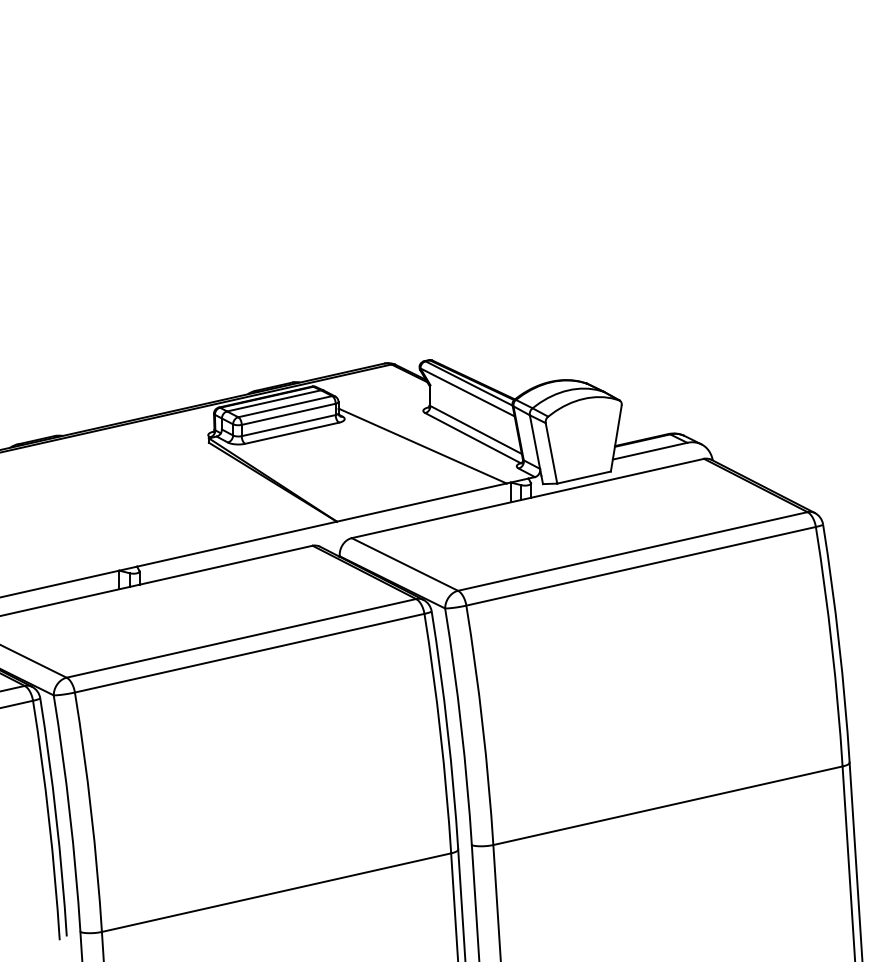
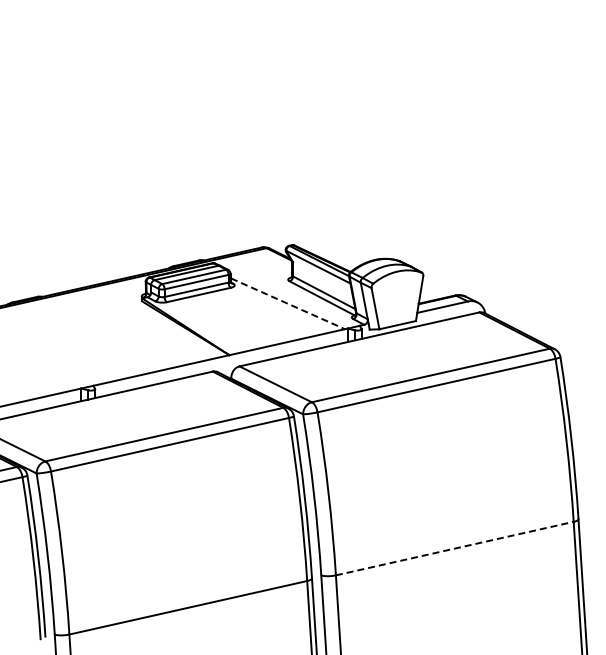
line: (423, 447) -> (288, 304), solid -> dashed
line: (667, 805) -> (454, 548), solid -> dashed

